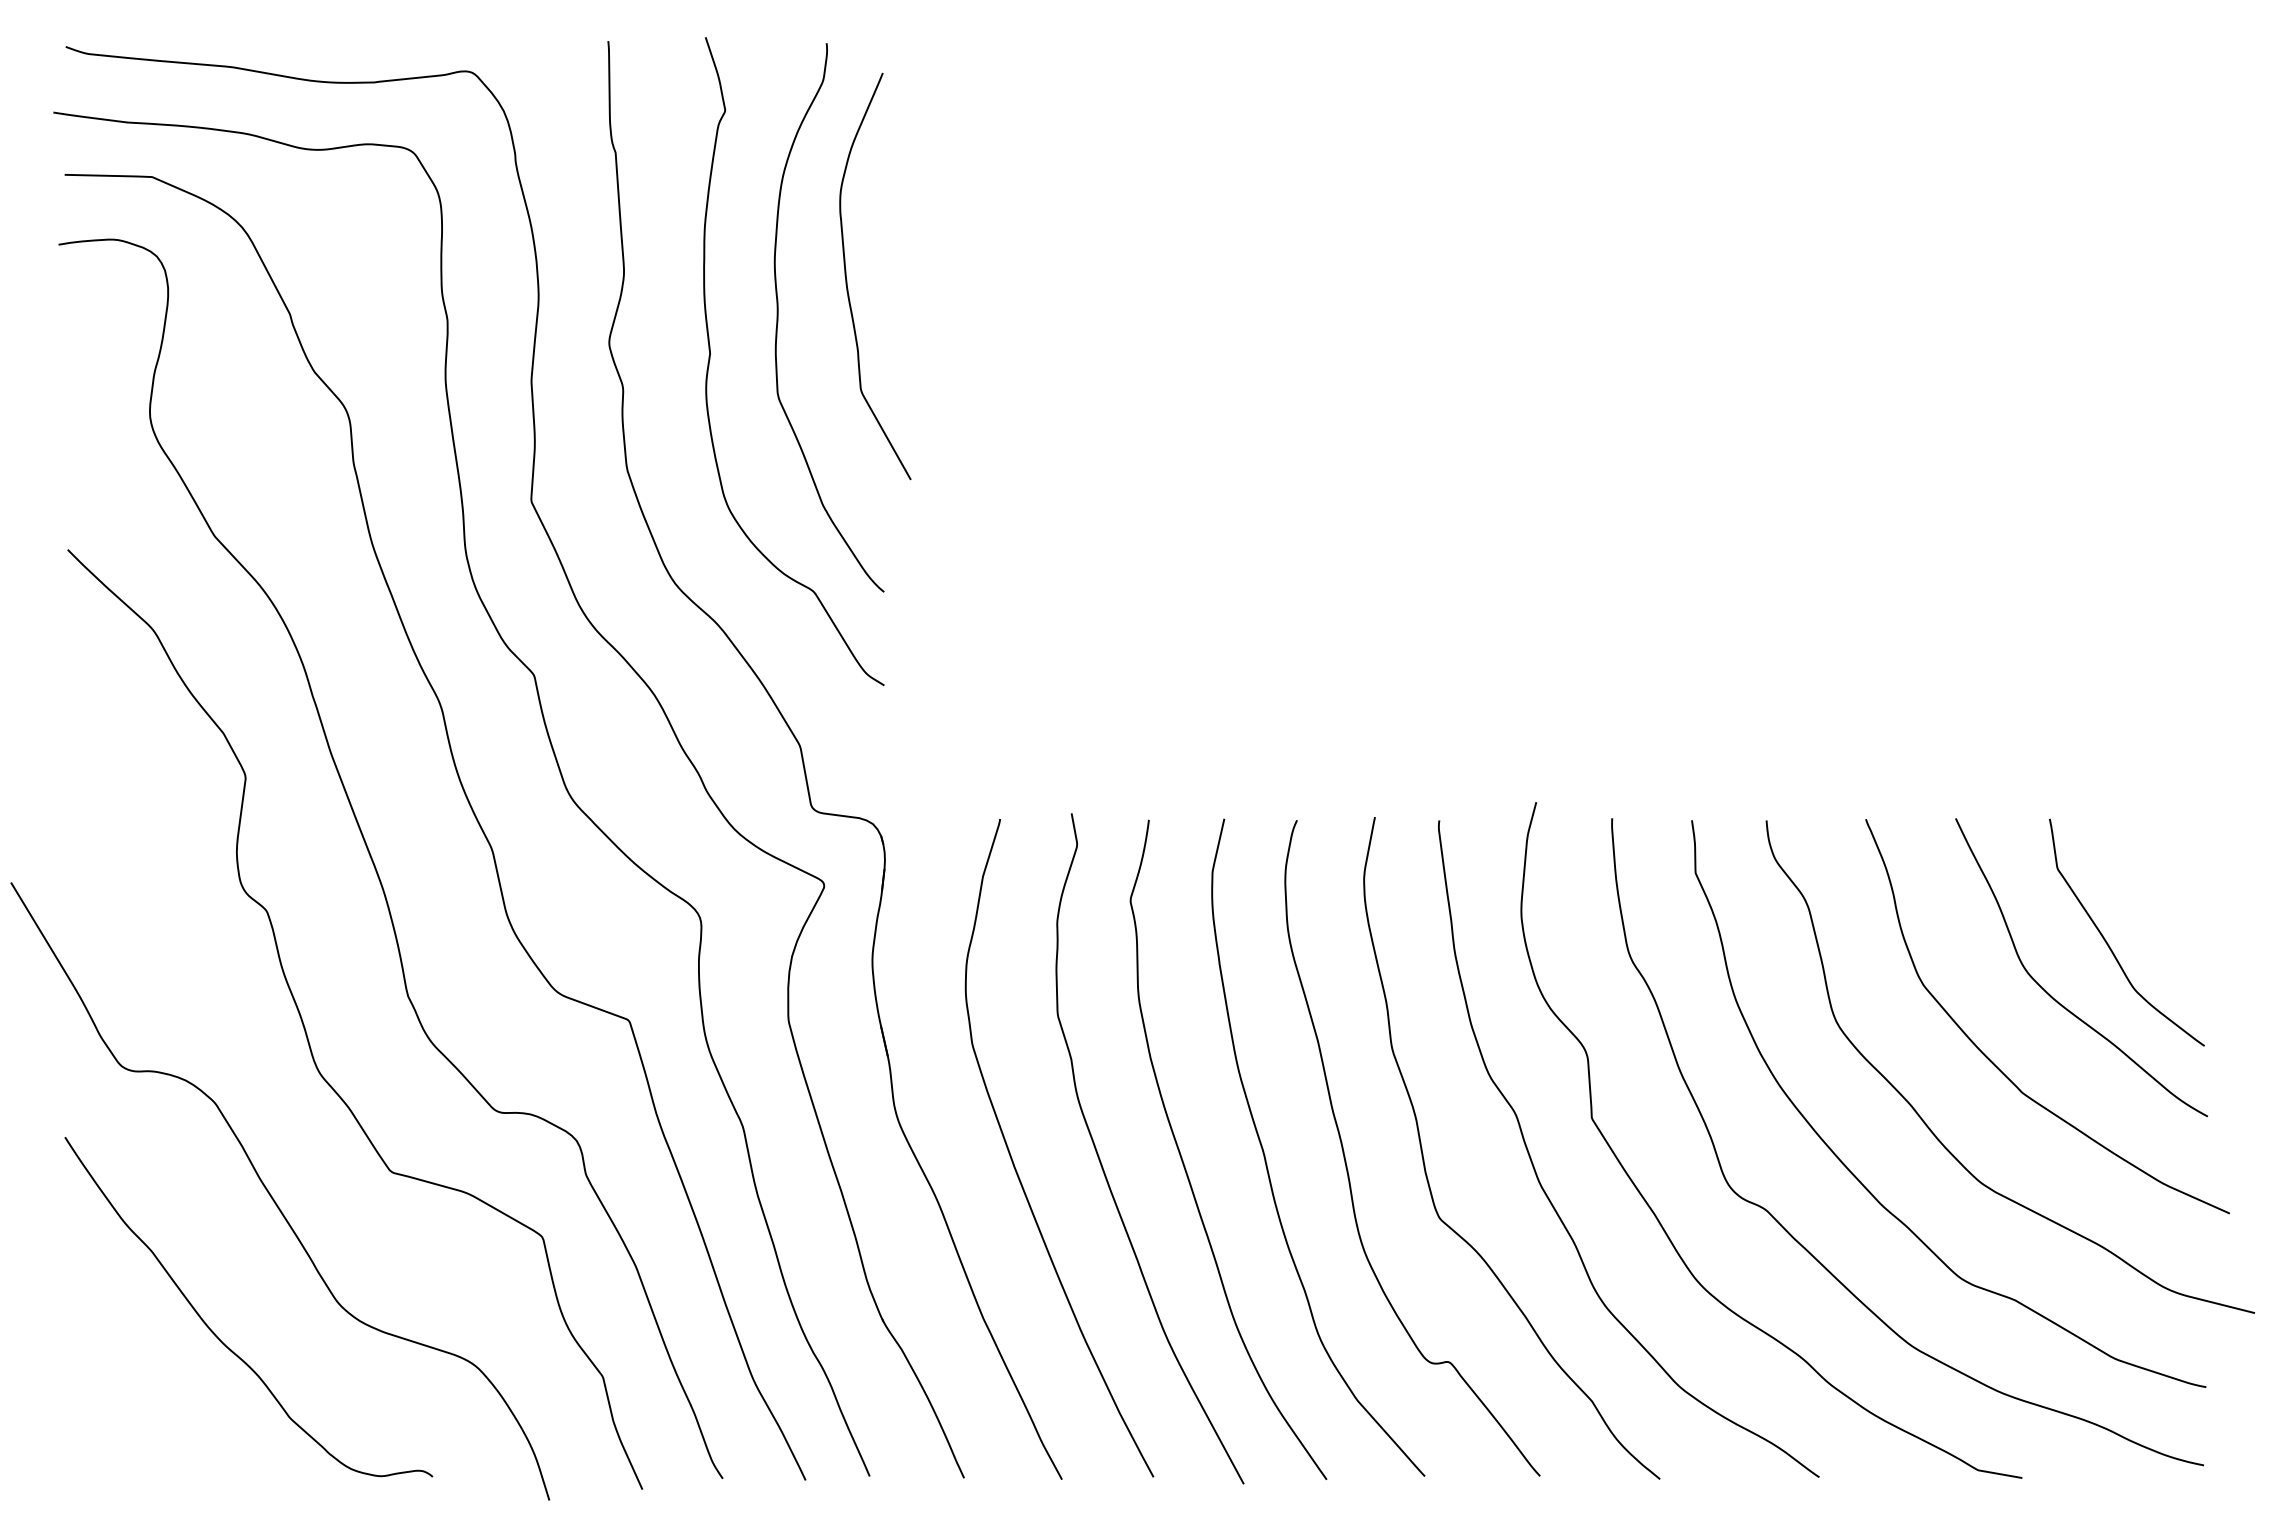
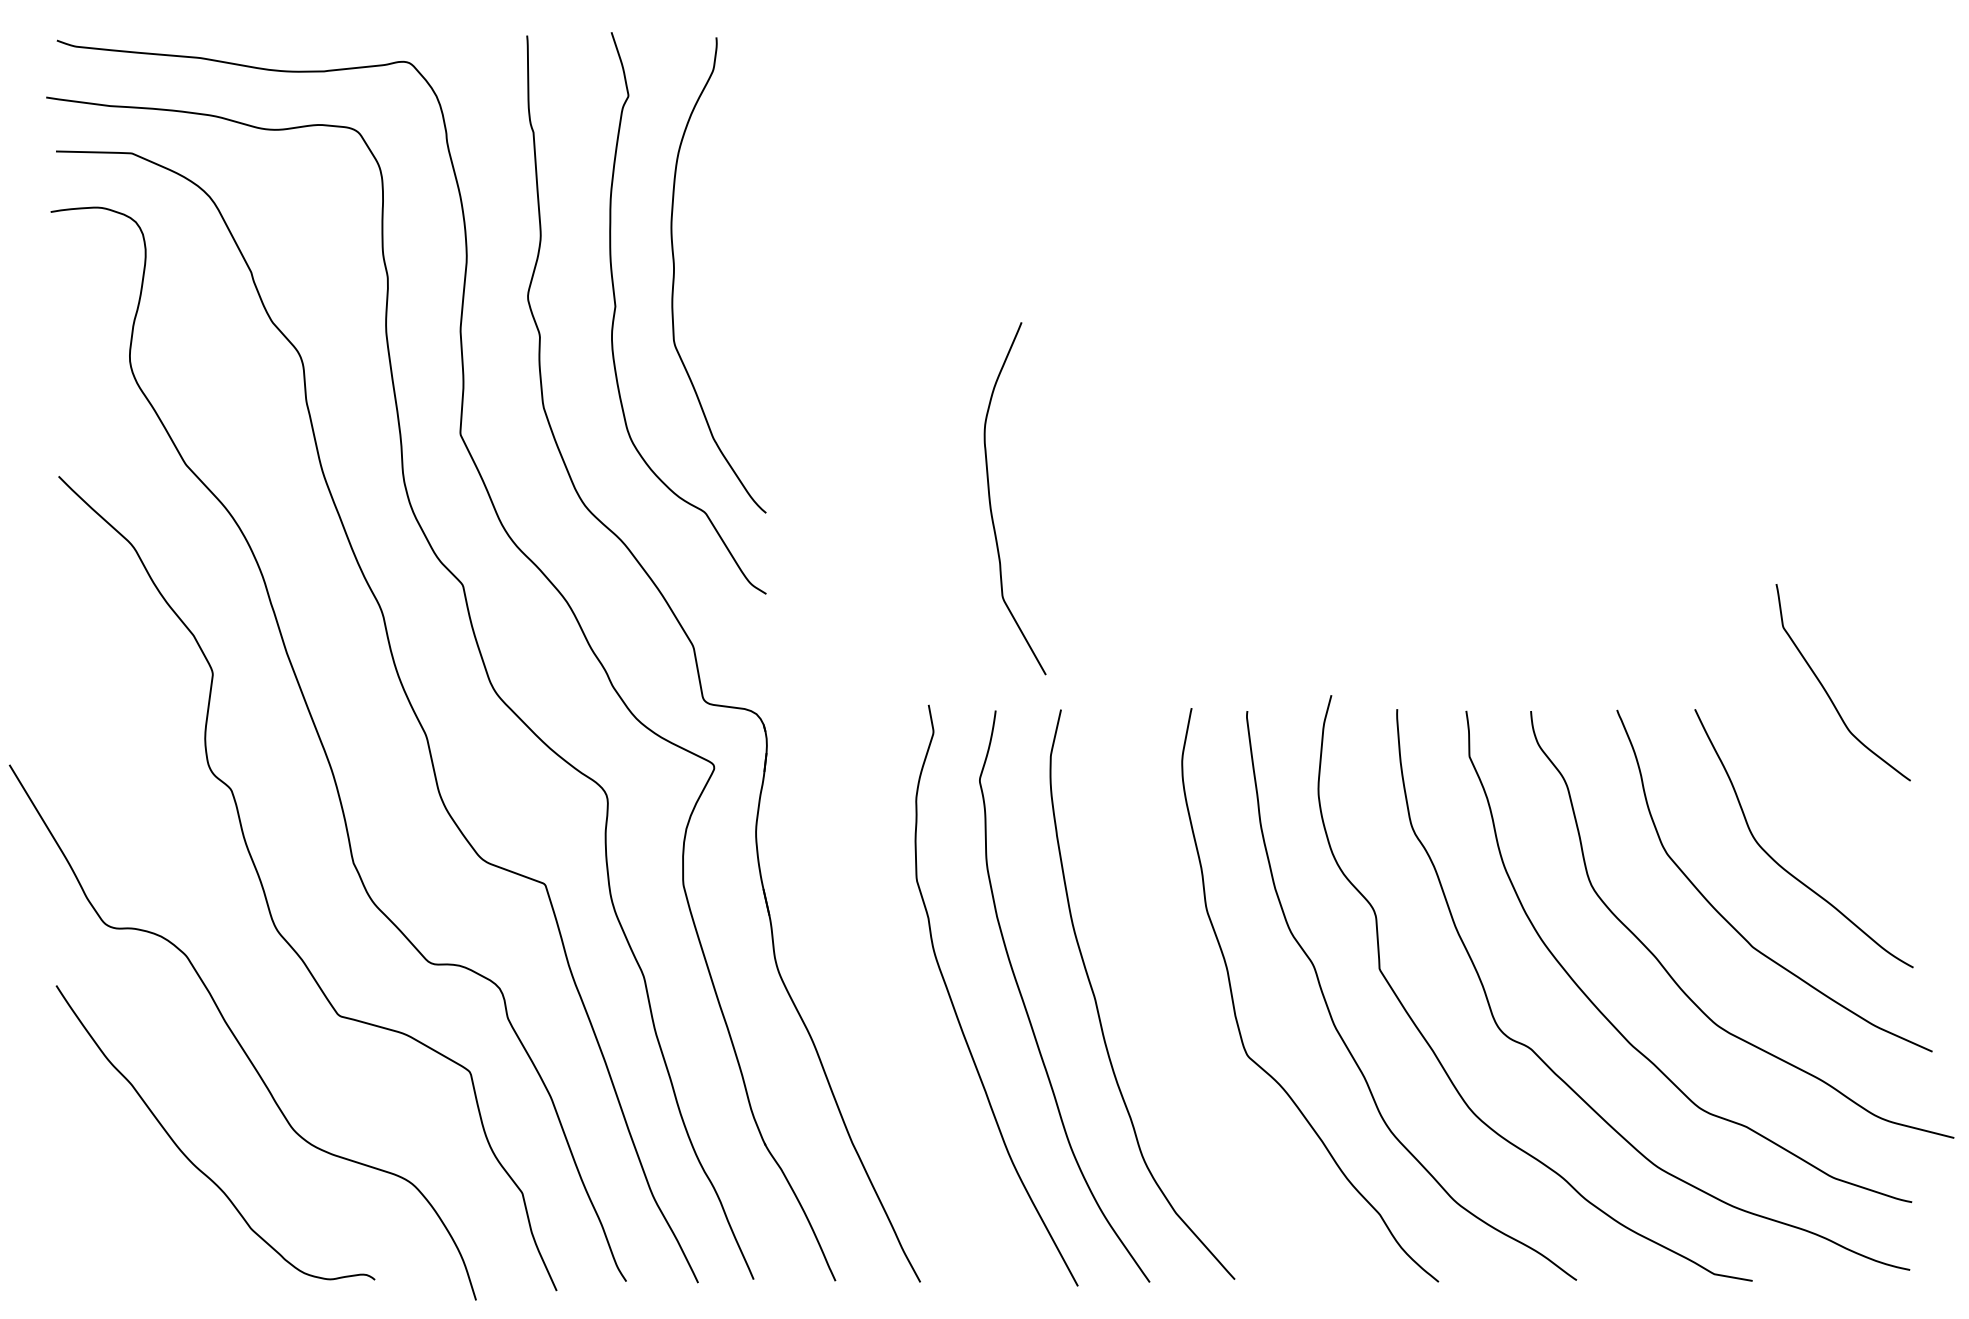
curve: (847, 280) -> (991, 502), moved
curve: (2108, 943) -> (1827, 692), moved
curve: (1346, 1160) -> (1166, 1005), removed
curve: (1014, 1163) -> (879, 1008), removed

